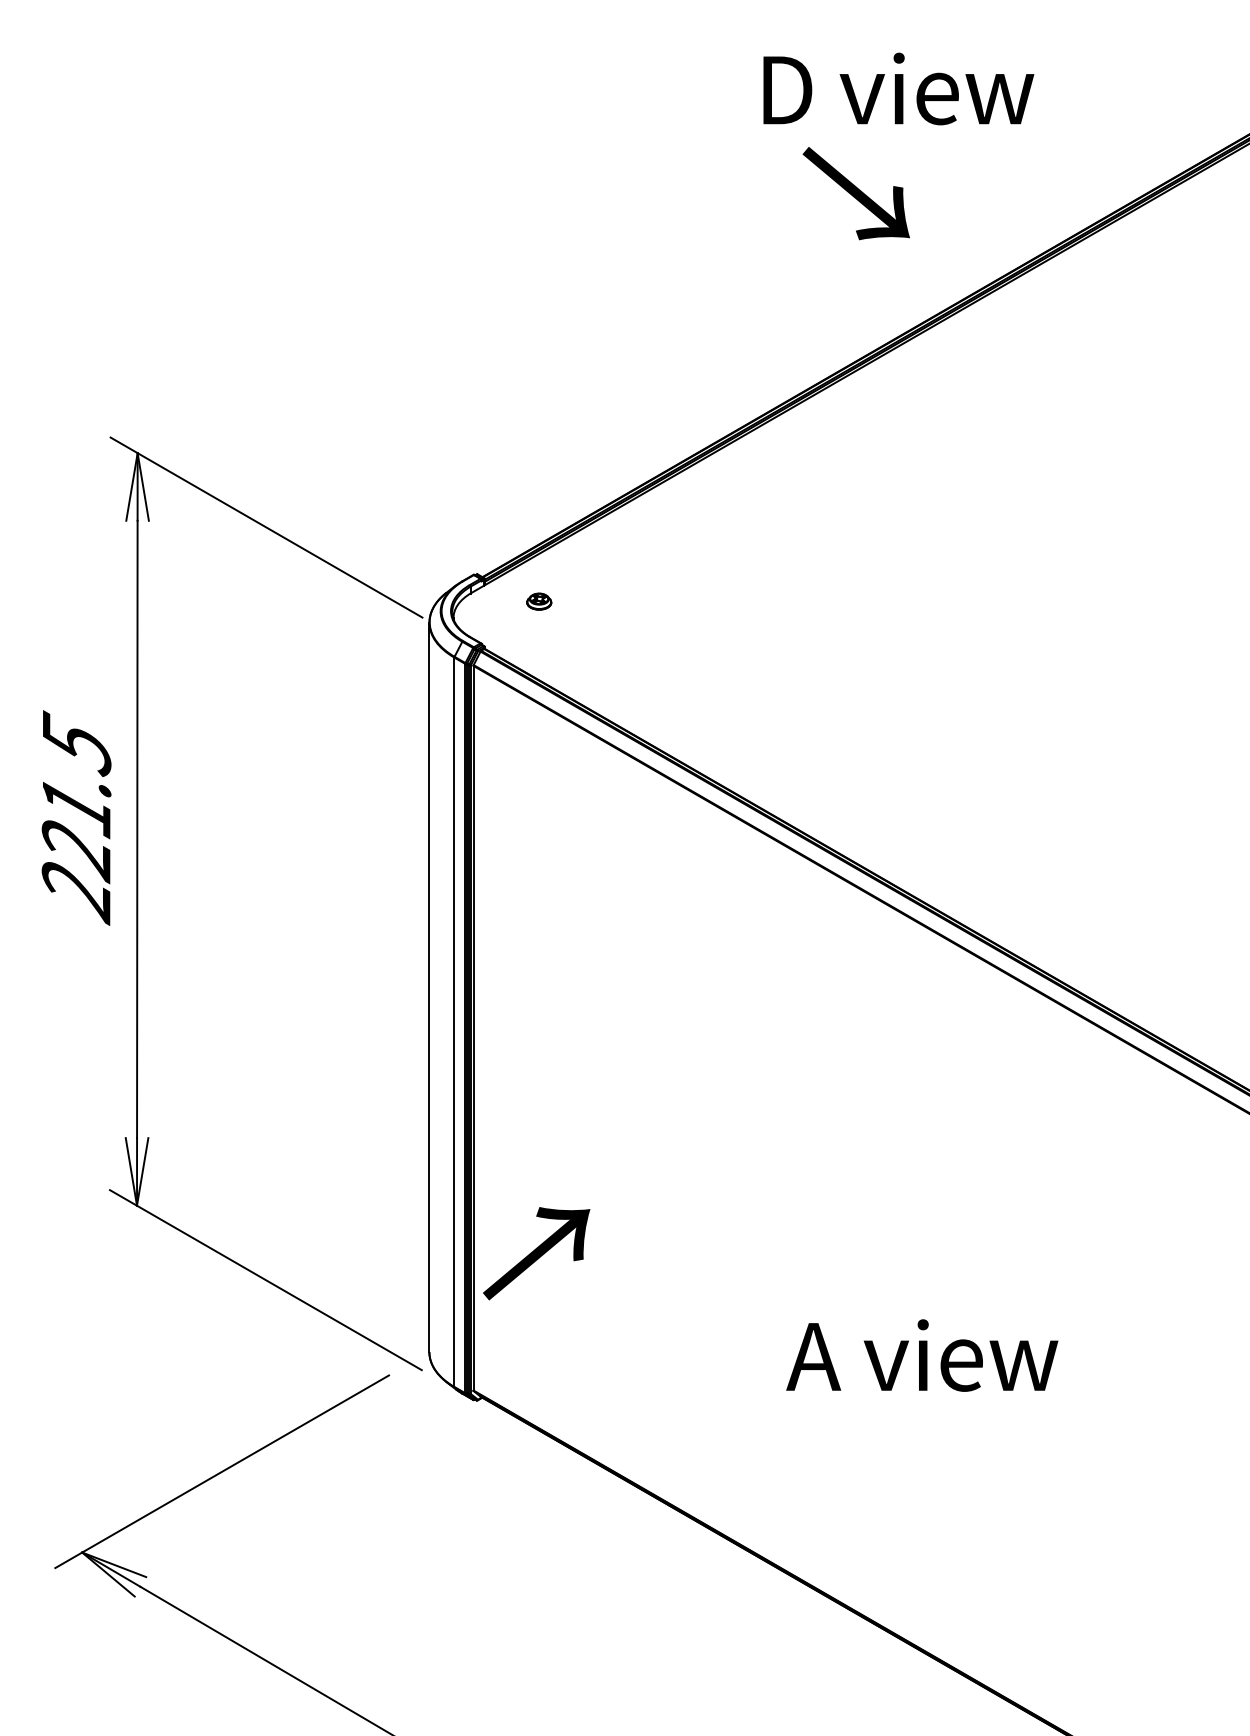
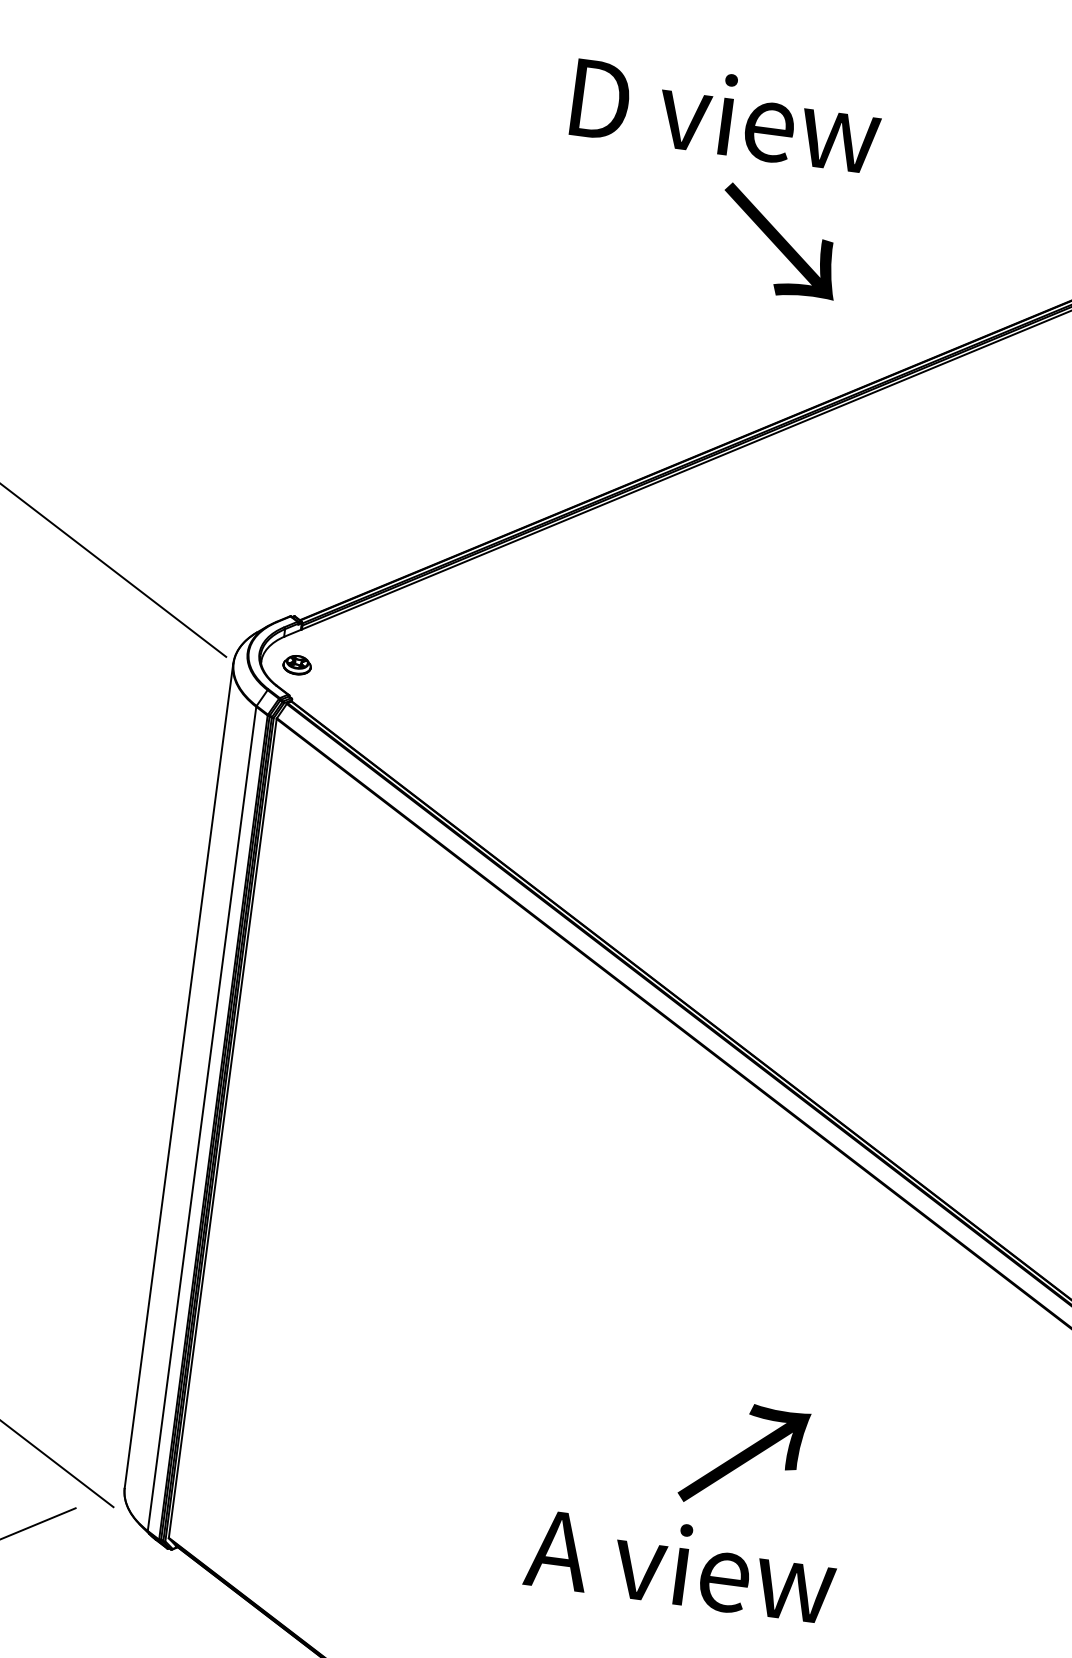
text: (898, 88) -> (726, 114), moved
part: (539, 601) -> (297, 665), moved
text: (536, 1253) -> (744, 1456), moved

